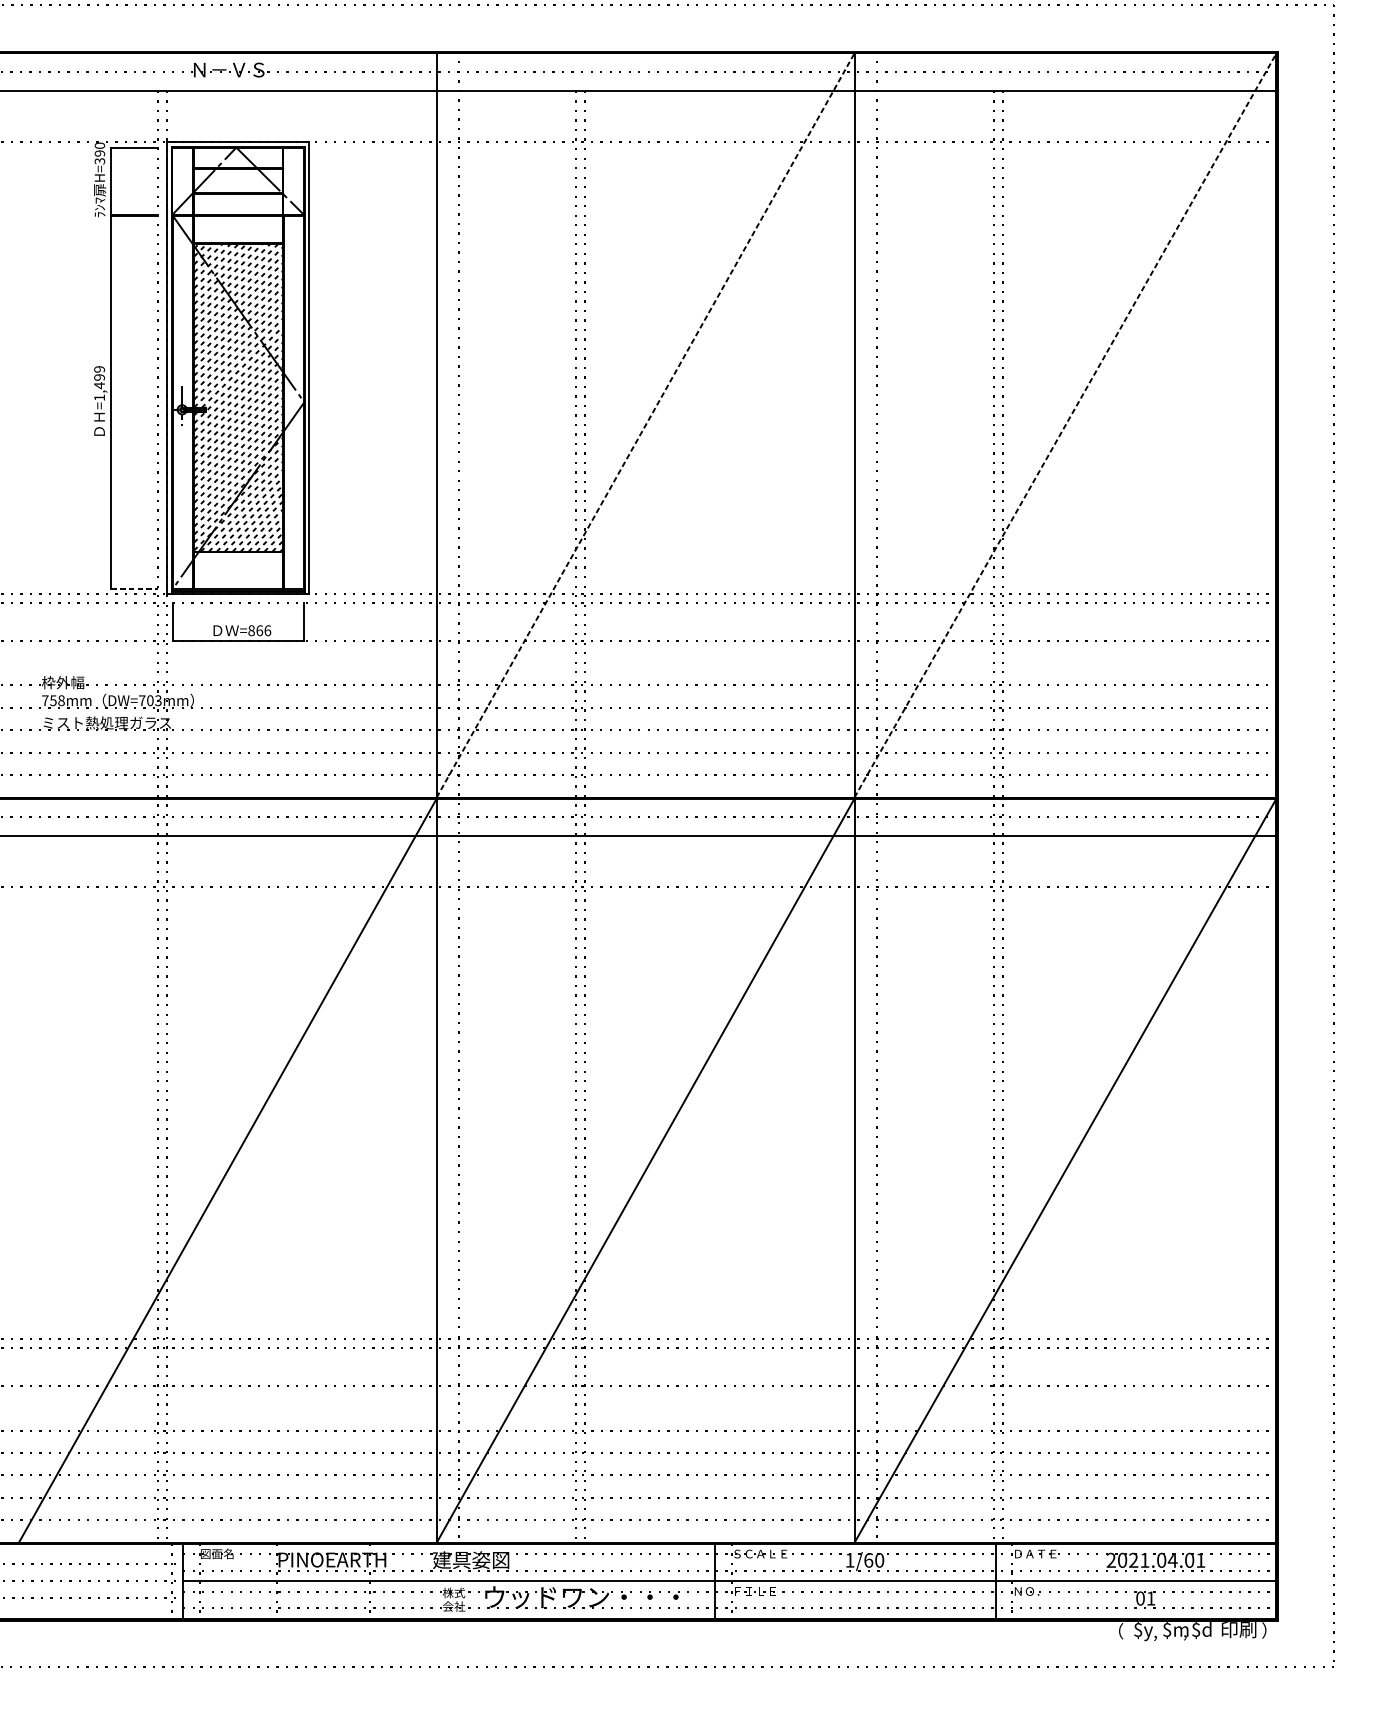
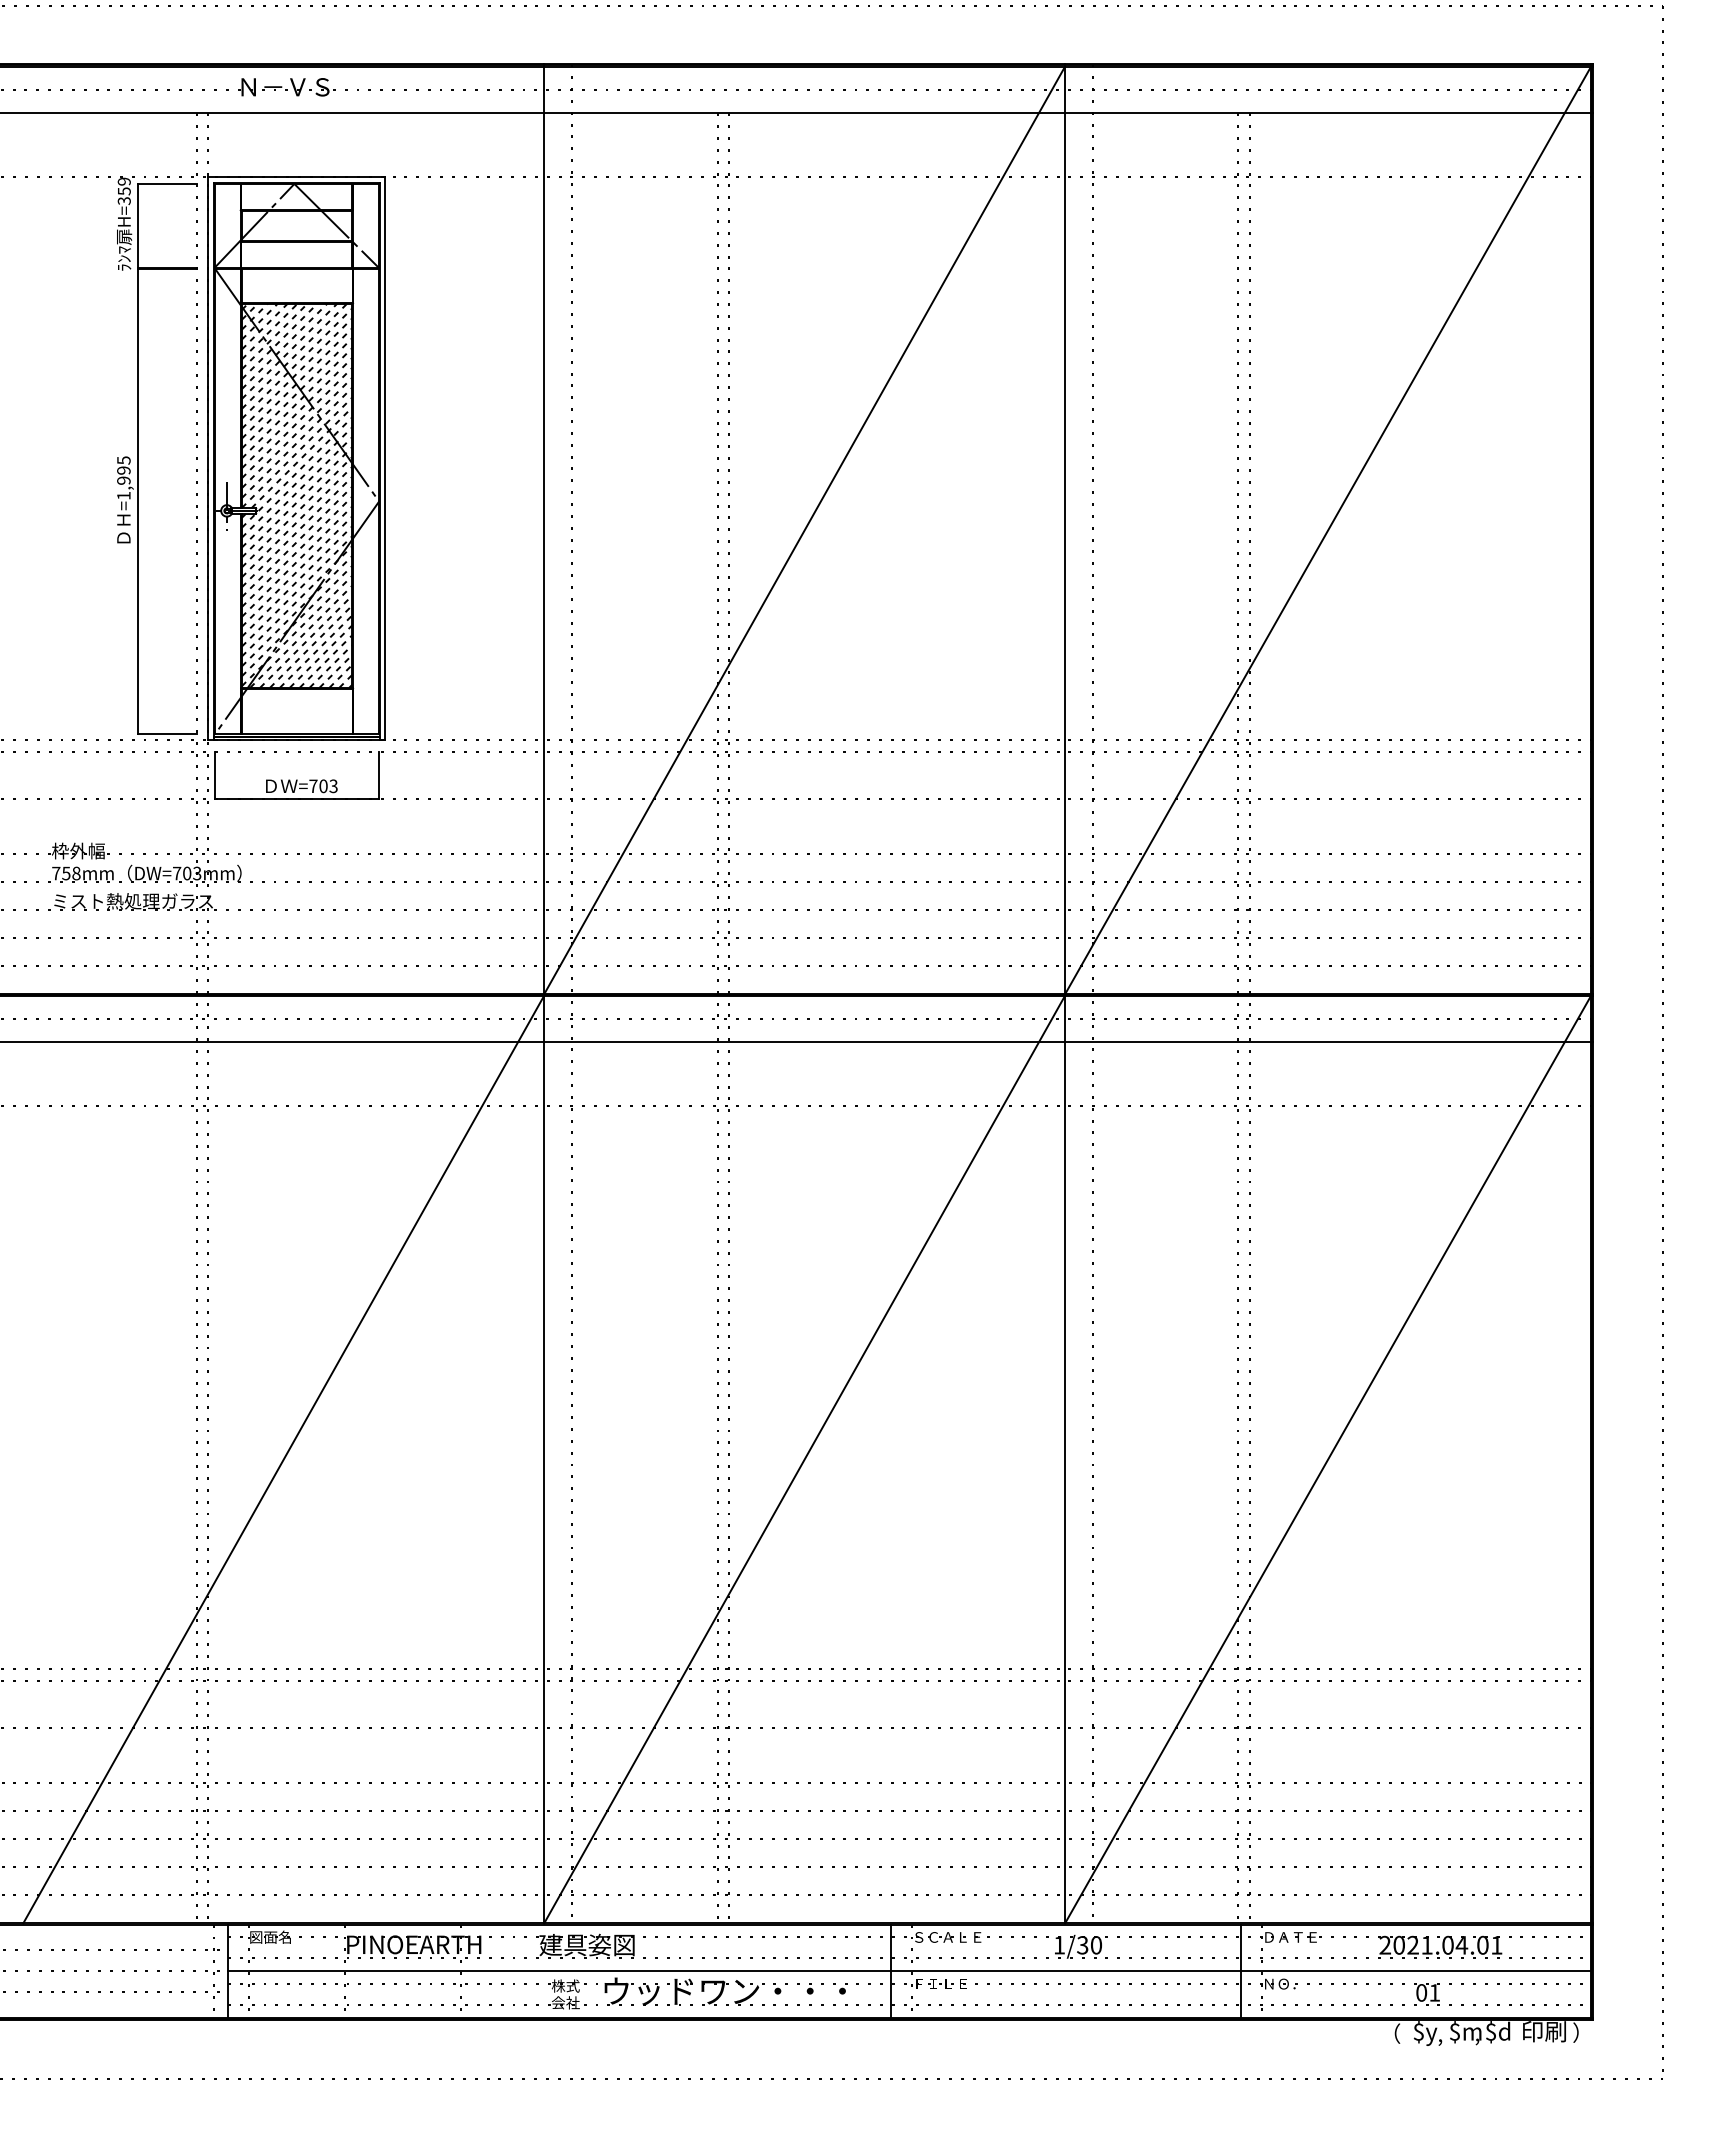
text: (99, 149) -> (123, 186), H=390 -> H=359
text: (99, 377) -> (123, 470), =1,499 -> =1,995
line: (645, 425) -> (804, 530), dashed -> solid
line: (1065, 425) -> (1328, 530), dashed -> solid
line: (134, 589) -> (167, 734), dashed -> solid
text: (259, 630) -> (323, 786), =866 -> =703
text: (868, 1560) -> (1082, 1945), 1/60 -> 1/30

